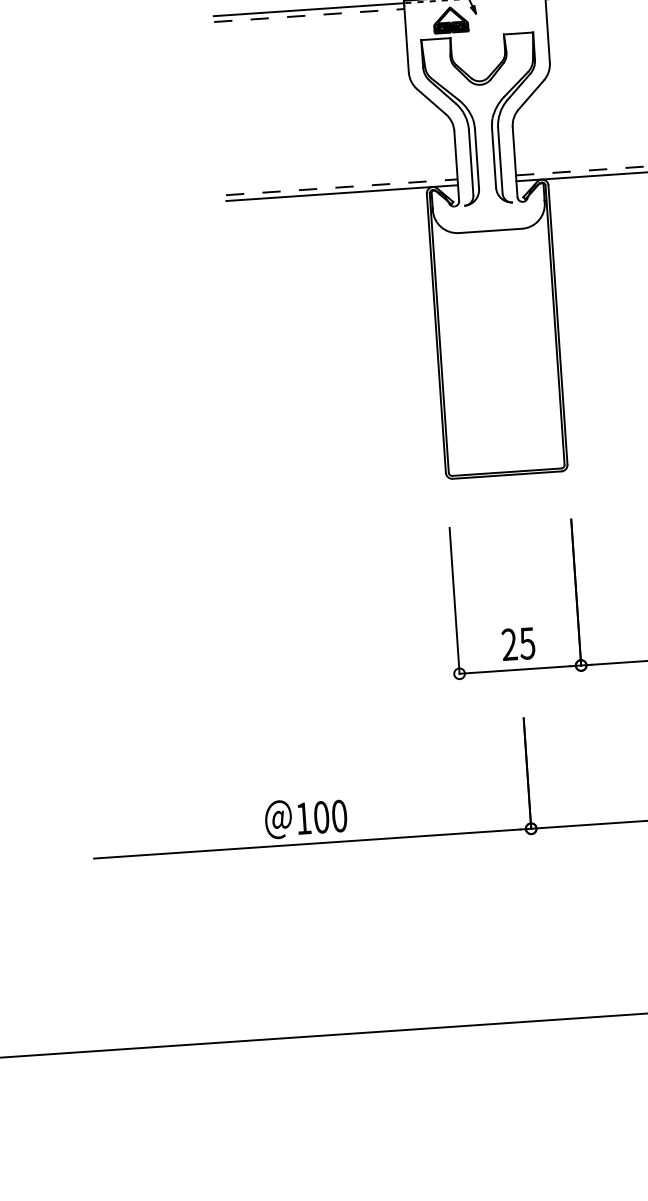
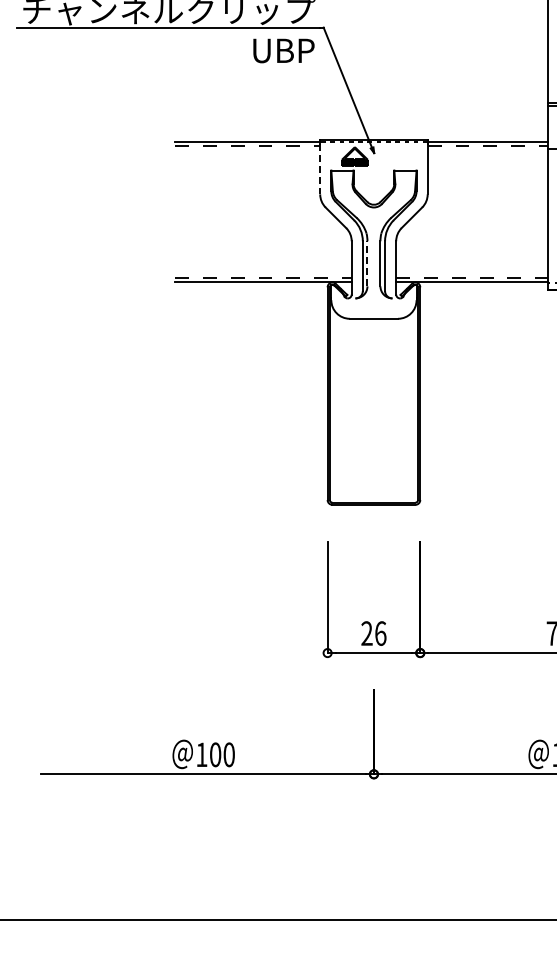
line: (406, 39) -> (320, 169), solid -> dashed
line: (477, 158) -> (367, 263), solid -> dashed
text: (527, 643) -> (380, 633), 25 -> 26

